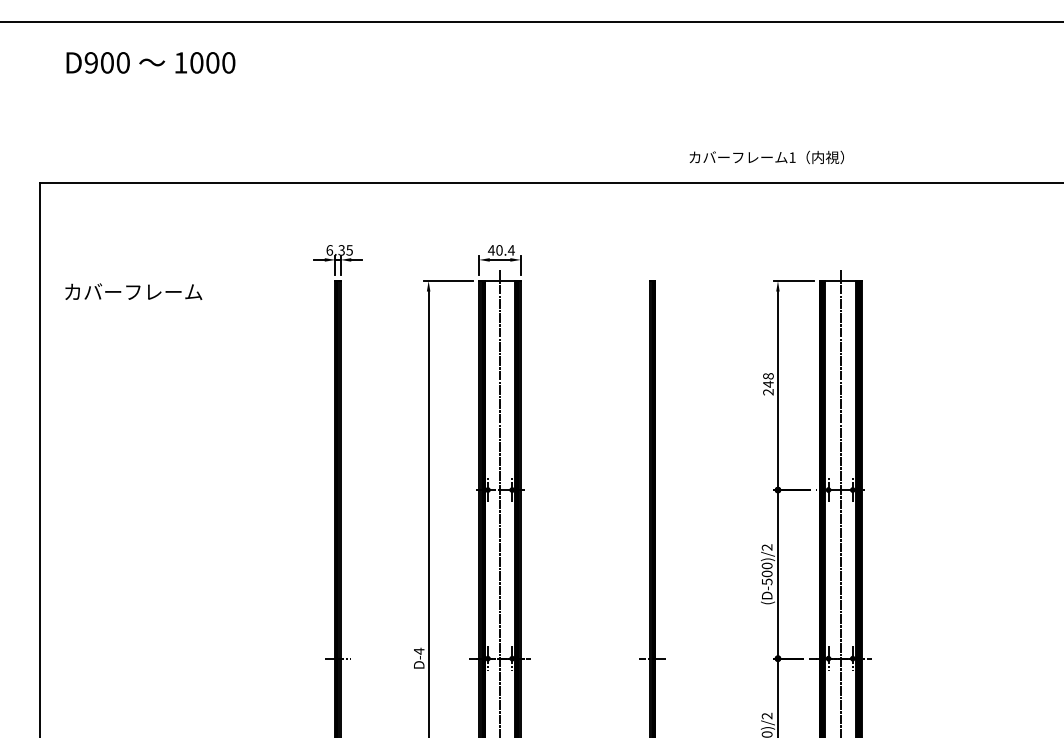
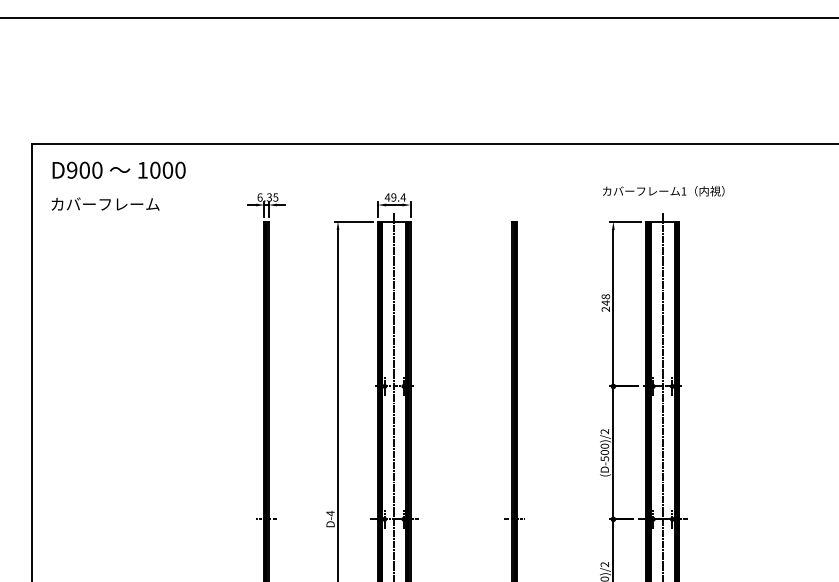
text: (150, 62) -> (118, 170), moved
text: (766, 157) -> (663, 191), moved
text: (499, 250) -> (393, 197), 40.4 -> 49.4
text: (133, 291) -> (105, 203), moved

